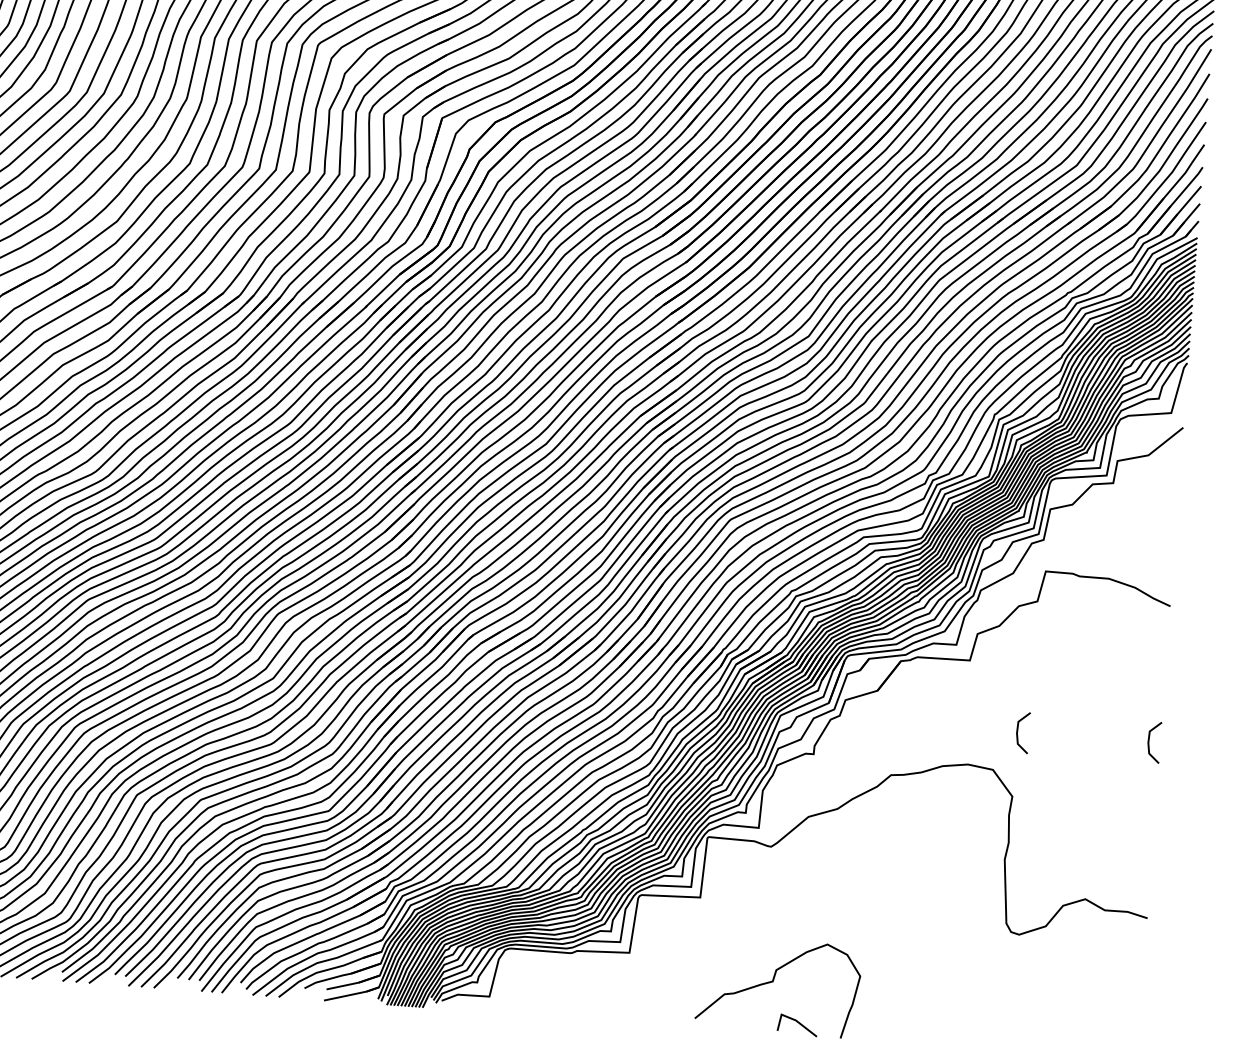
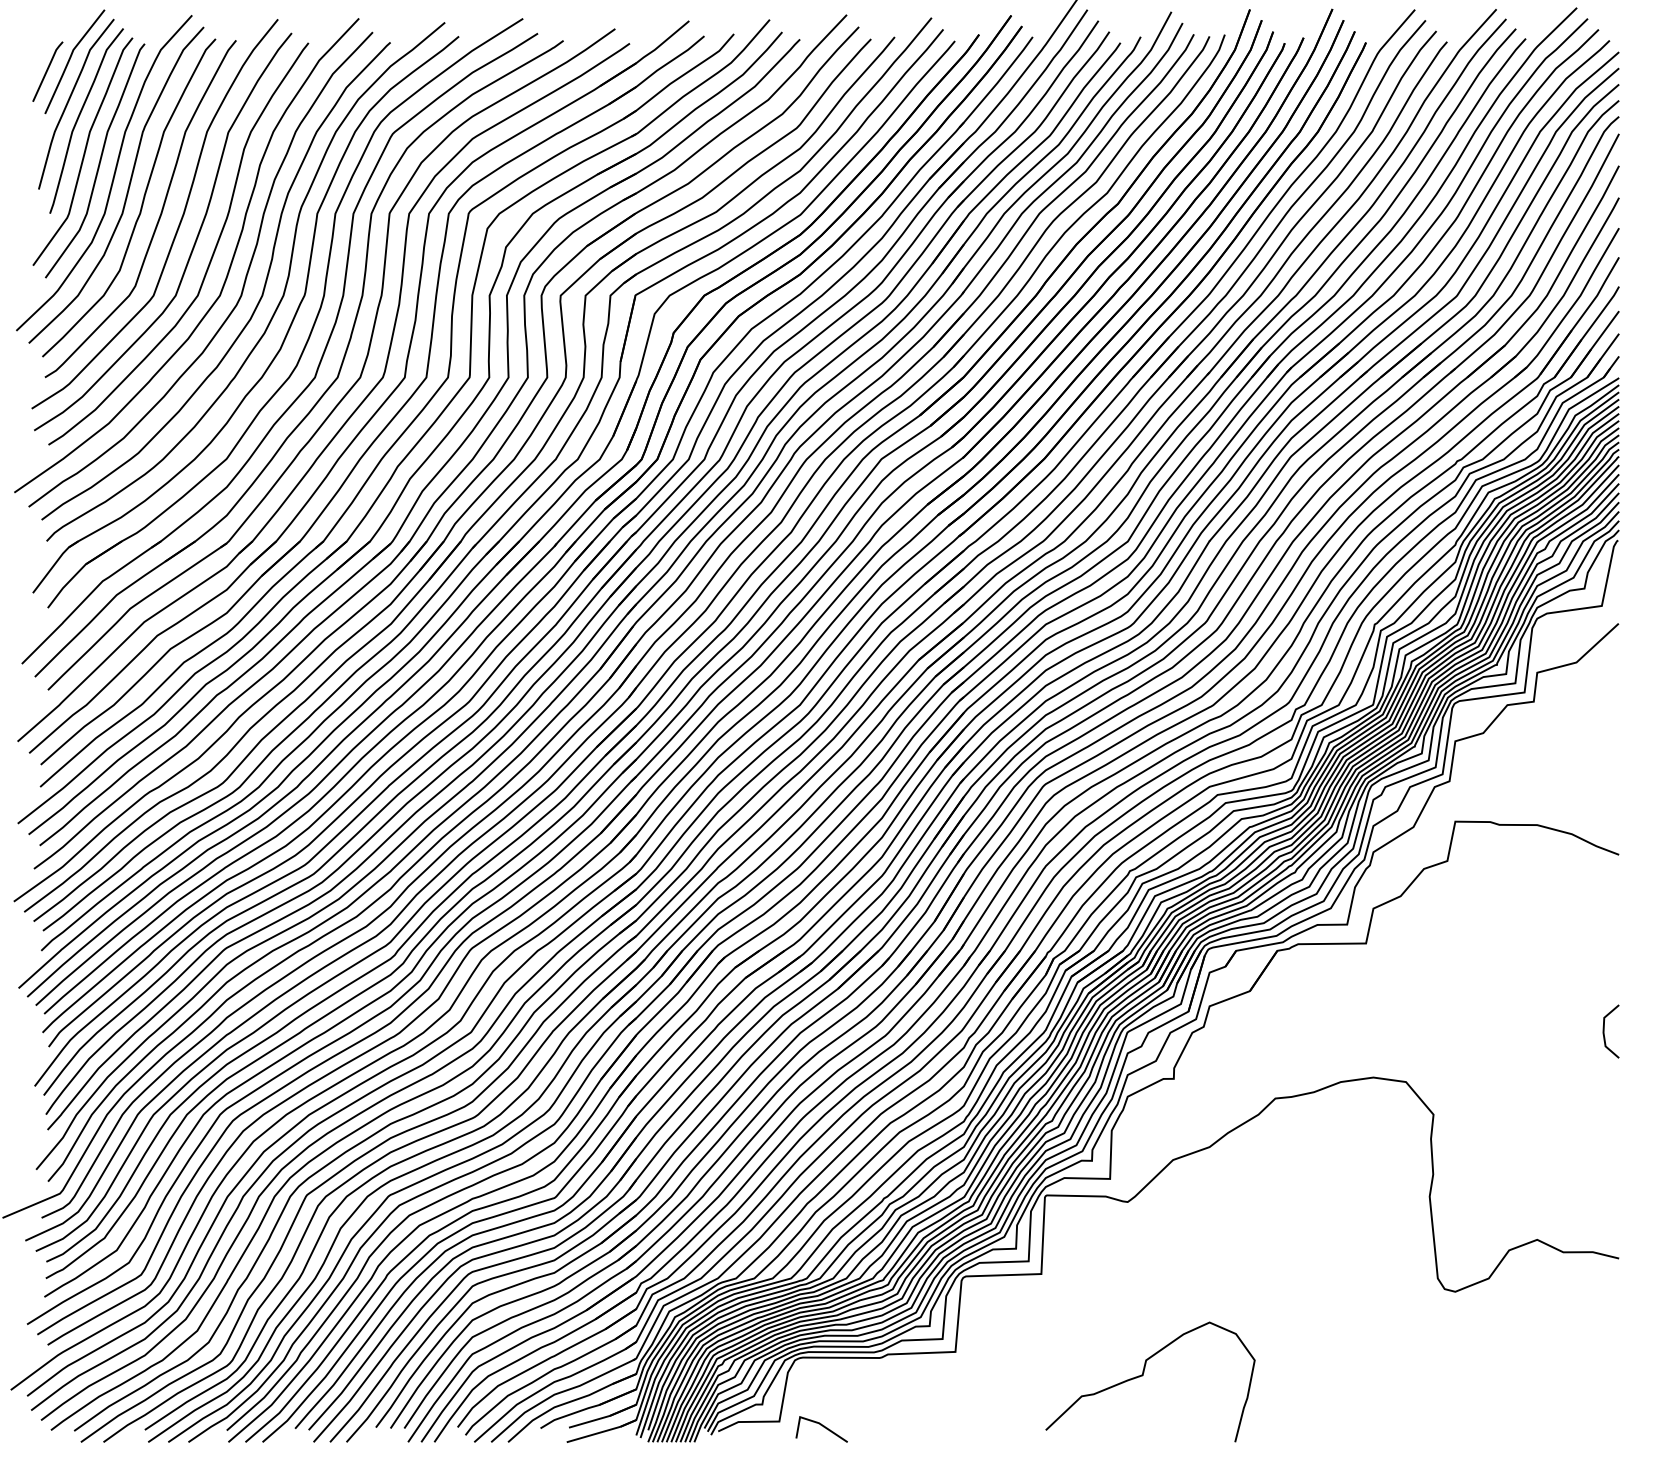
line: (1017, 732) -> (1434, 1031), removed
line: (799, 1023) -> (823, 1427), moved

